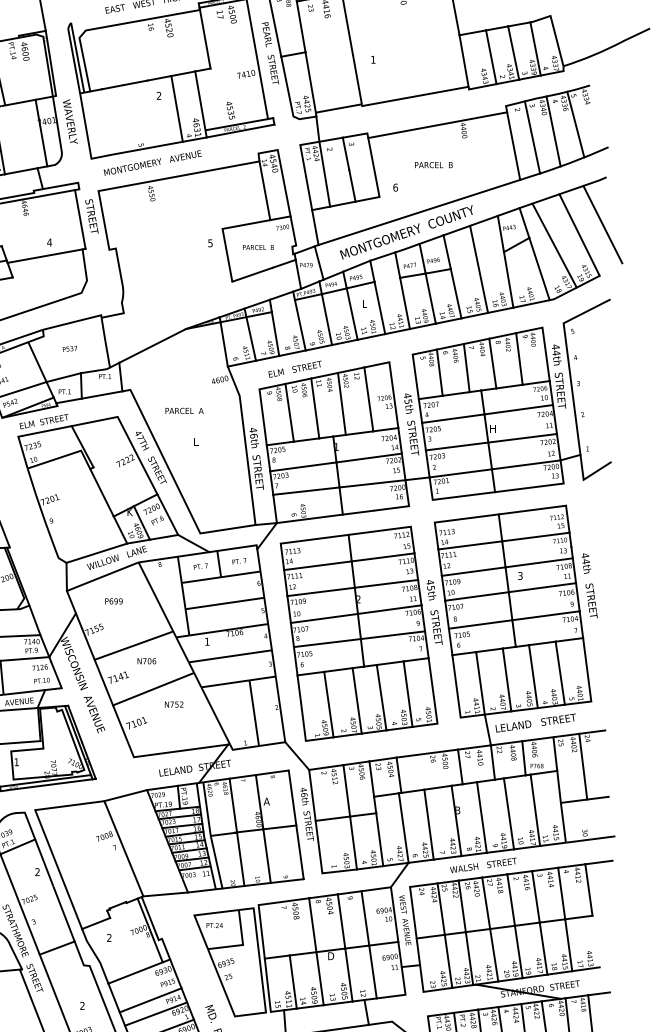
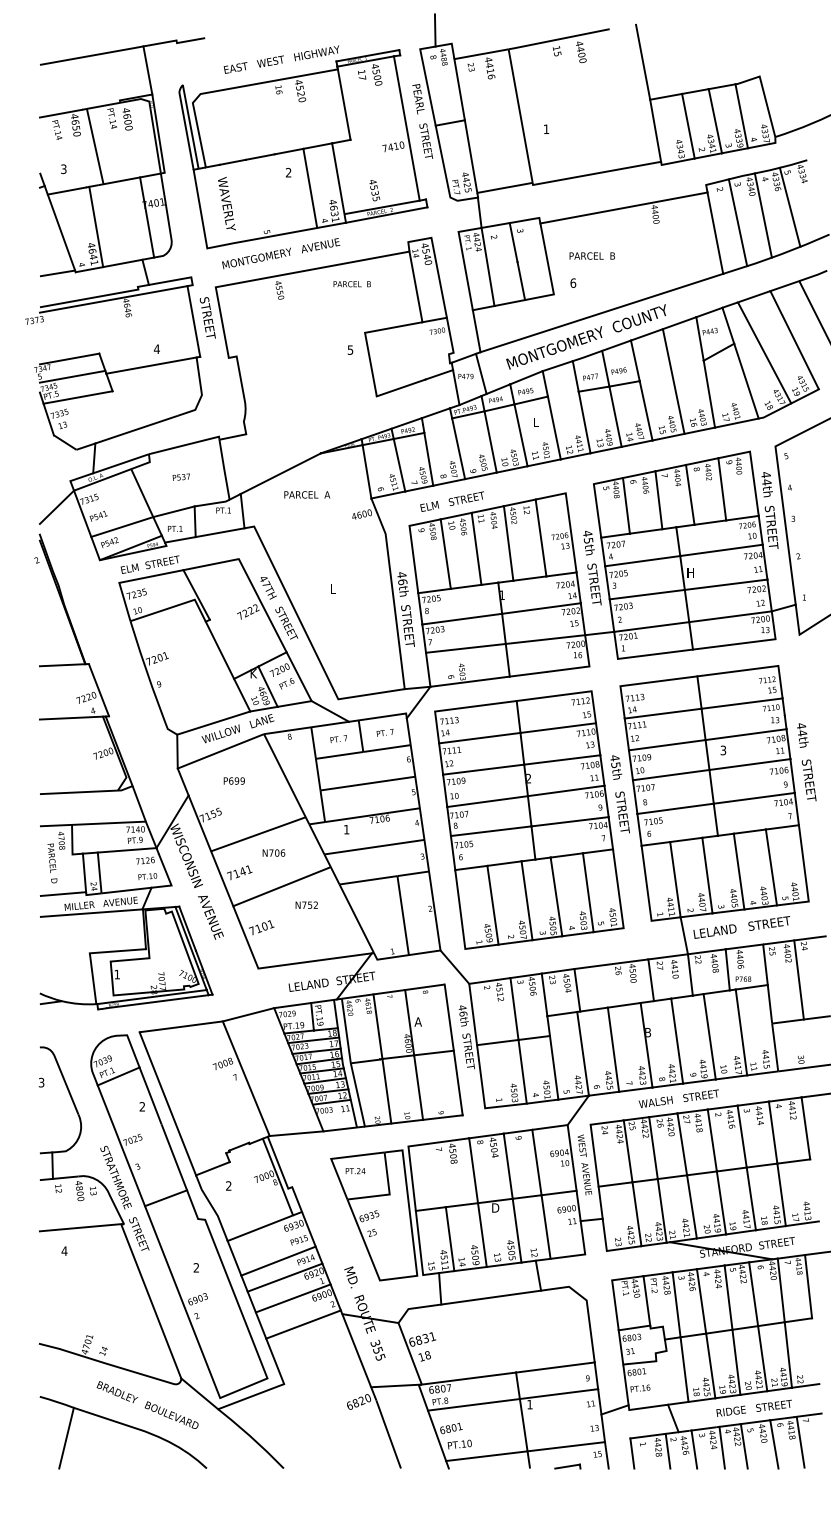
text: (70, 121) -> (226, 203), moved
text: (433, 164) -> (591, 255), moved
text: (257, 247) -> (351, 284), moved
text: (184, 410) -> (307, 494), moved

